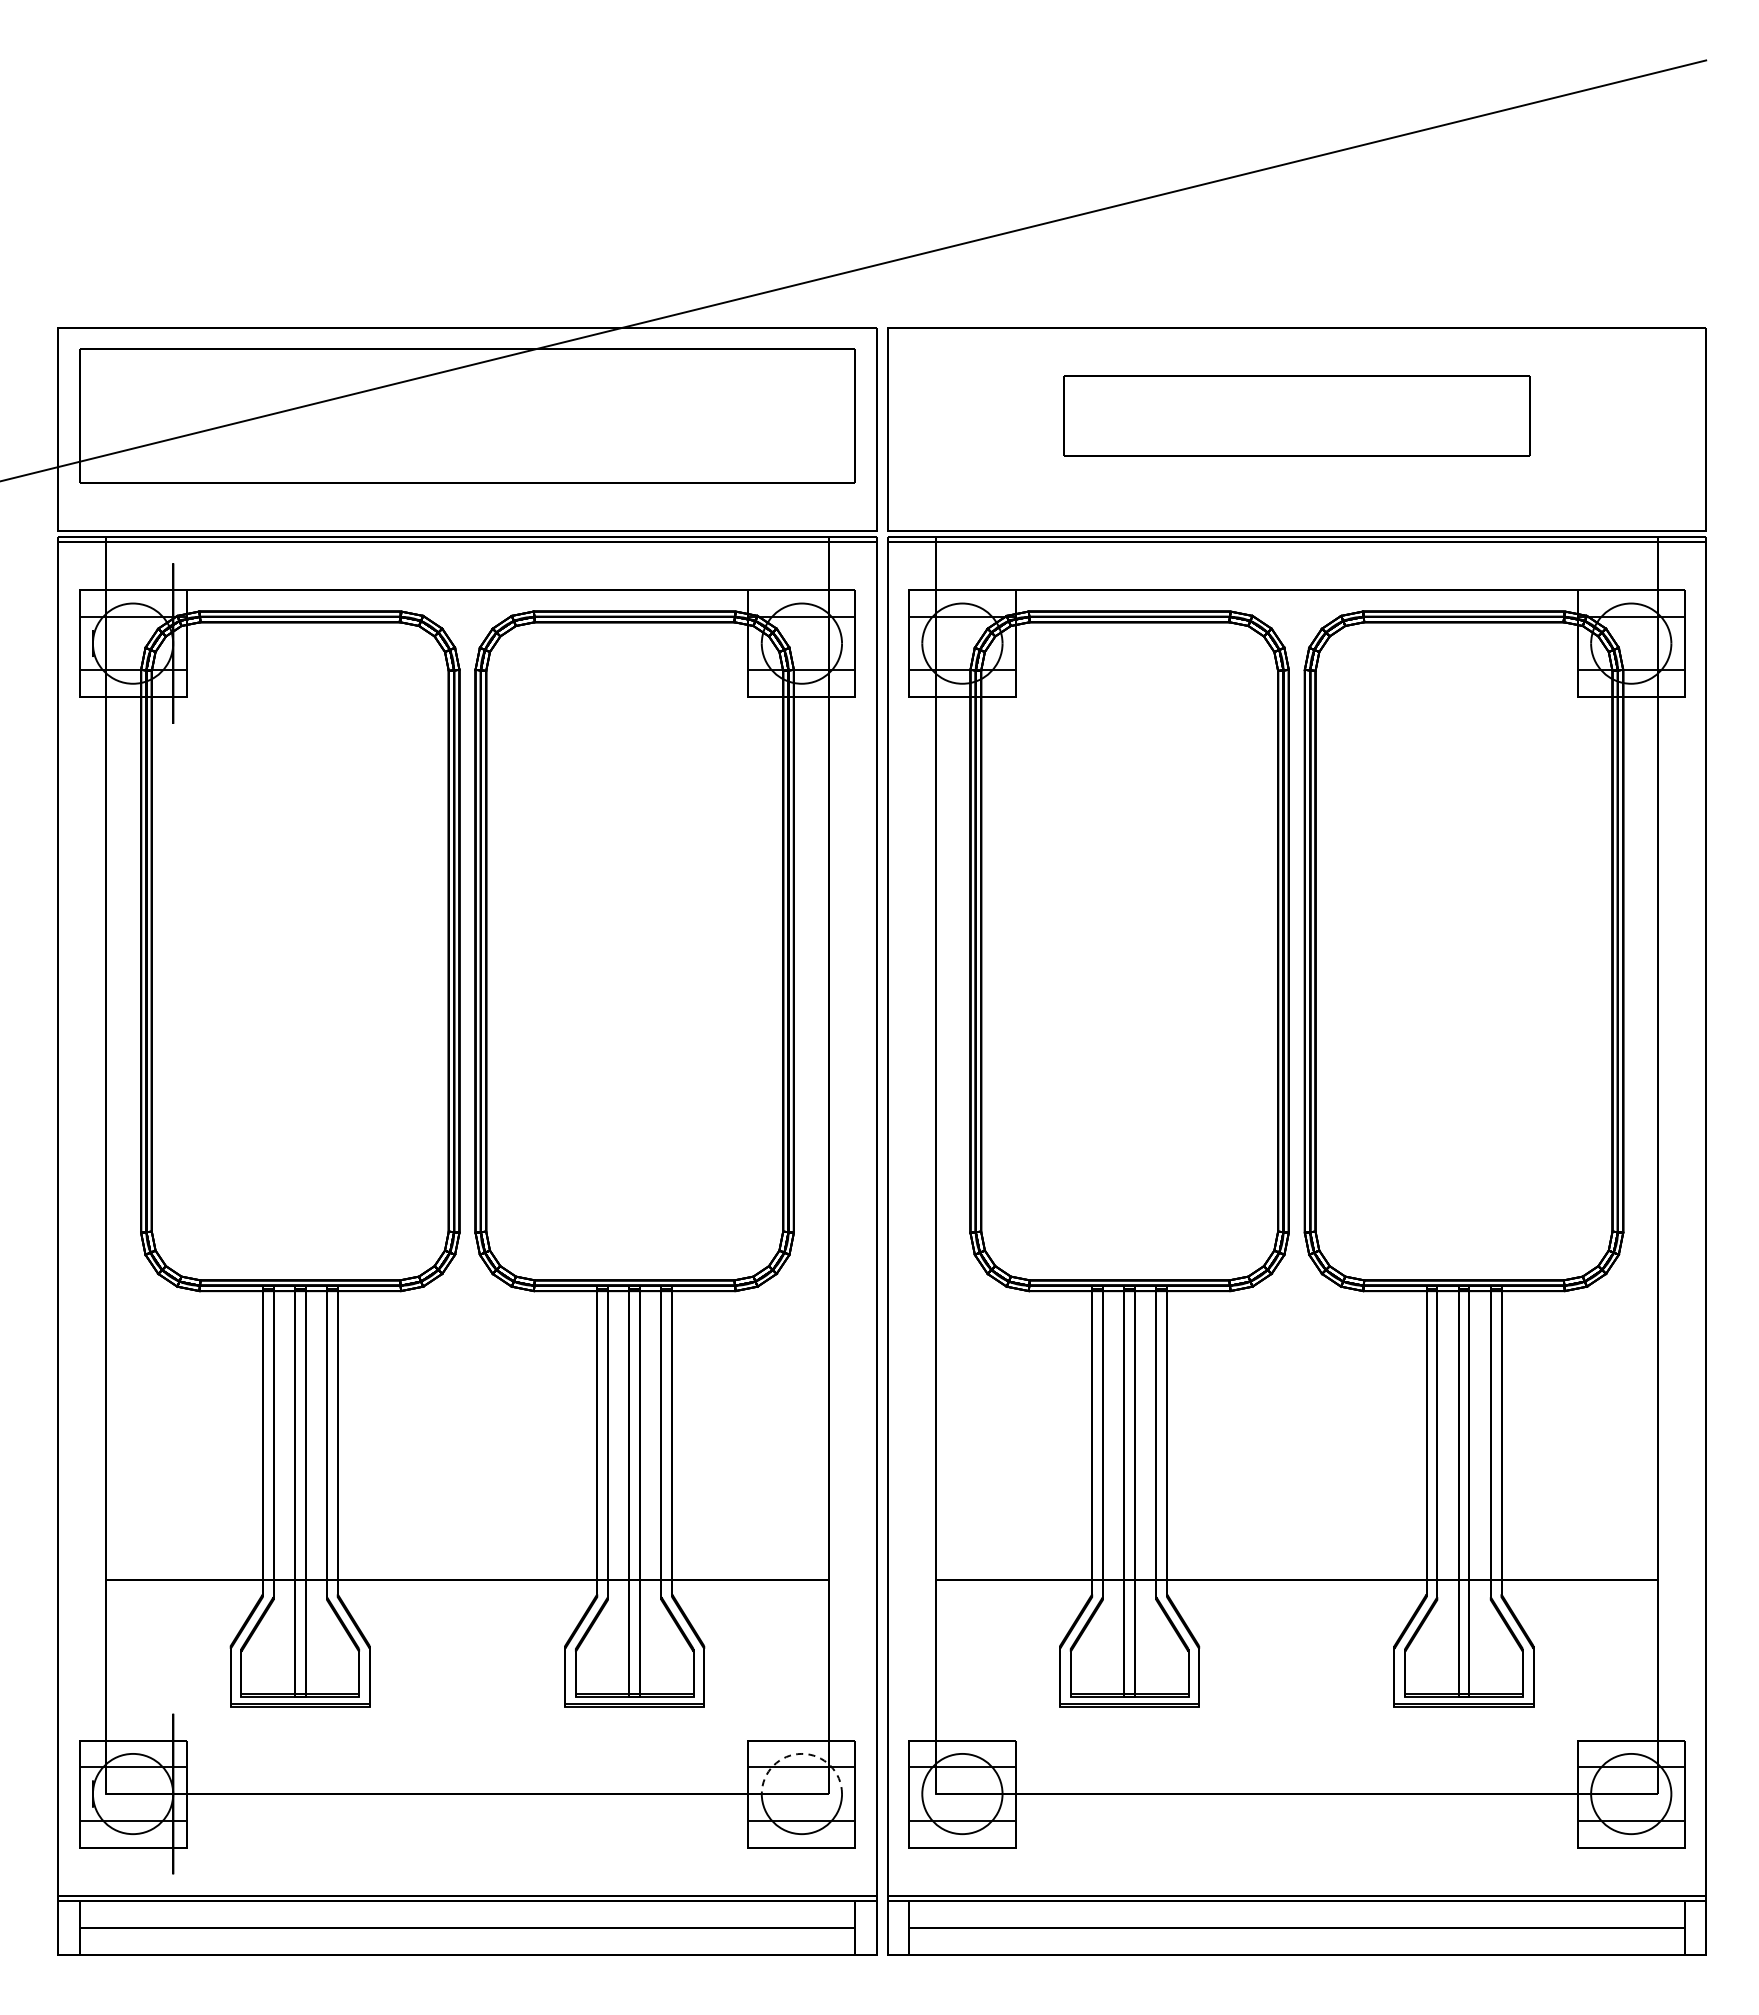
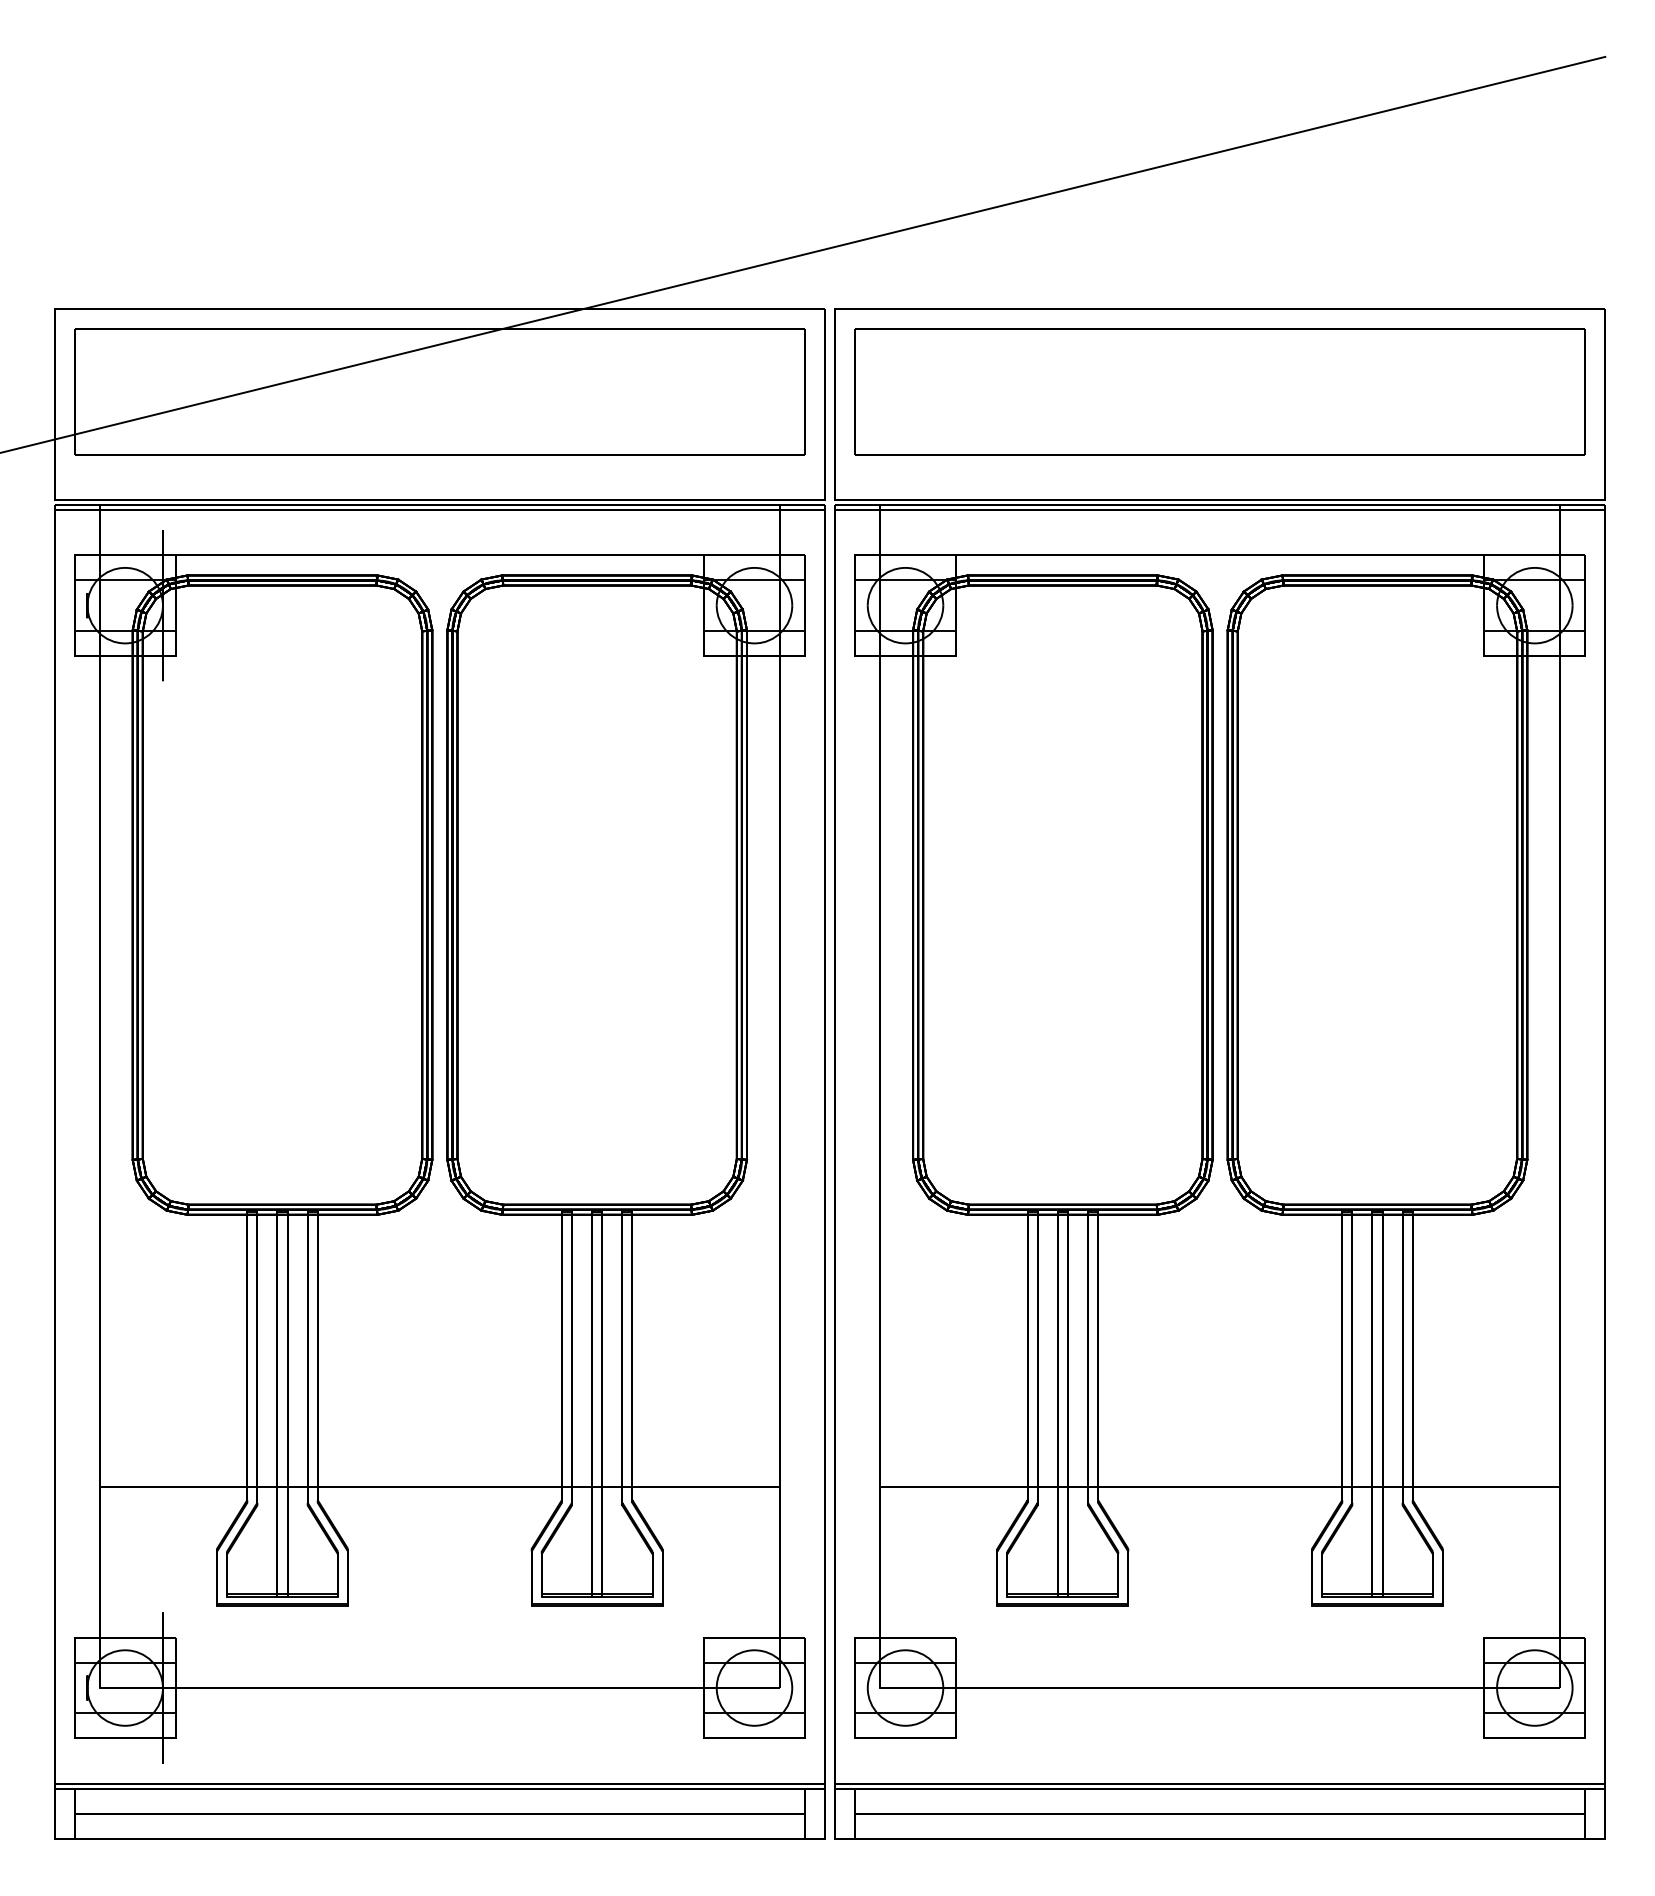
part: (1296, 415) -> (1219, 390), size x1.67
arc: (801, 1753) -> (754, 1649), dashed -> solid

